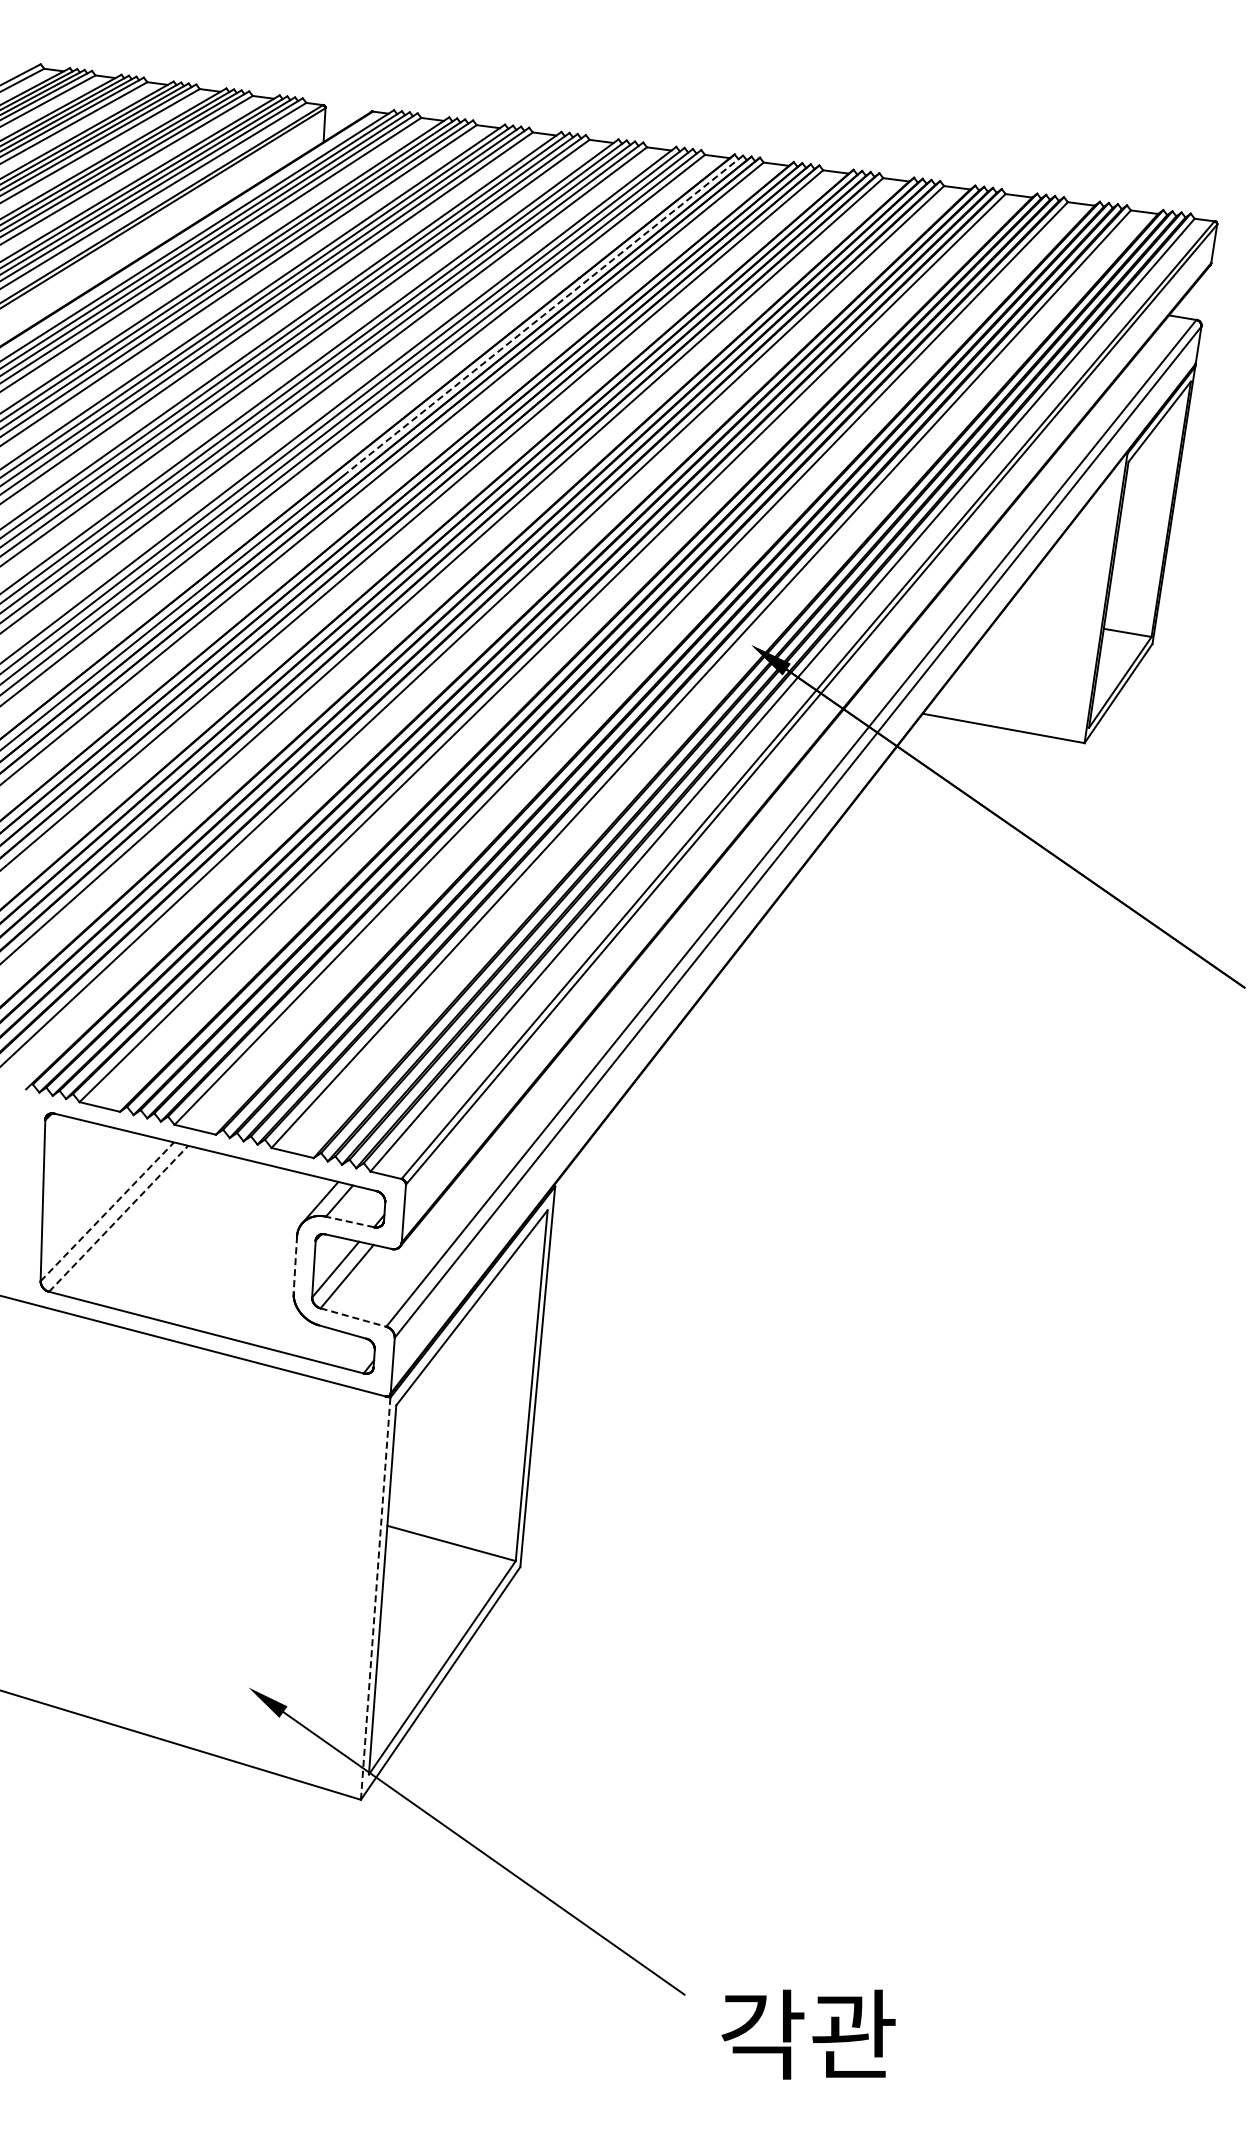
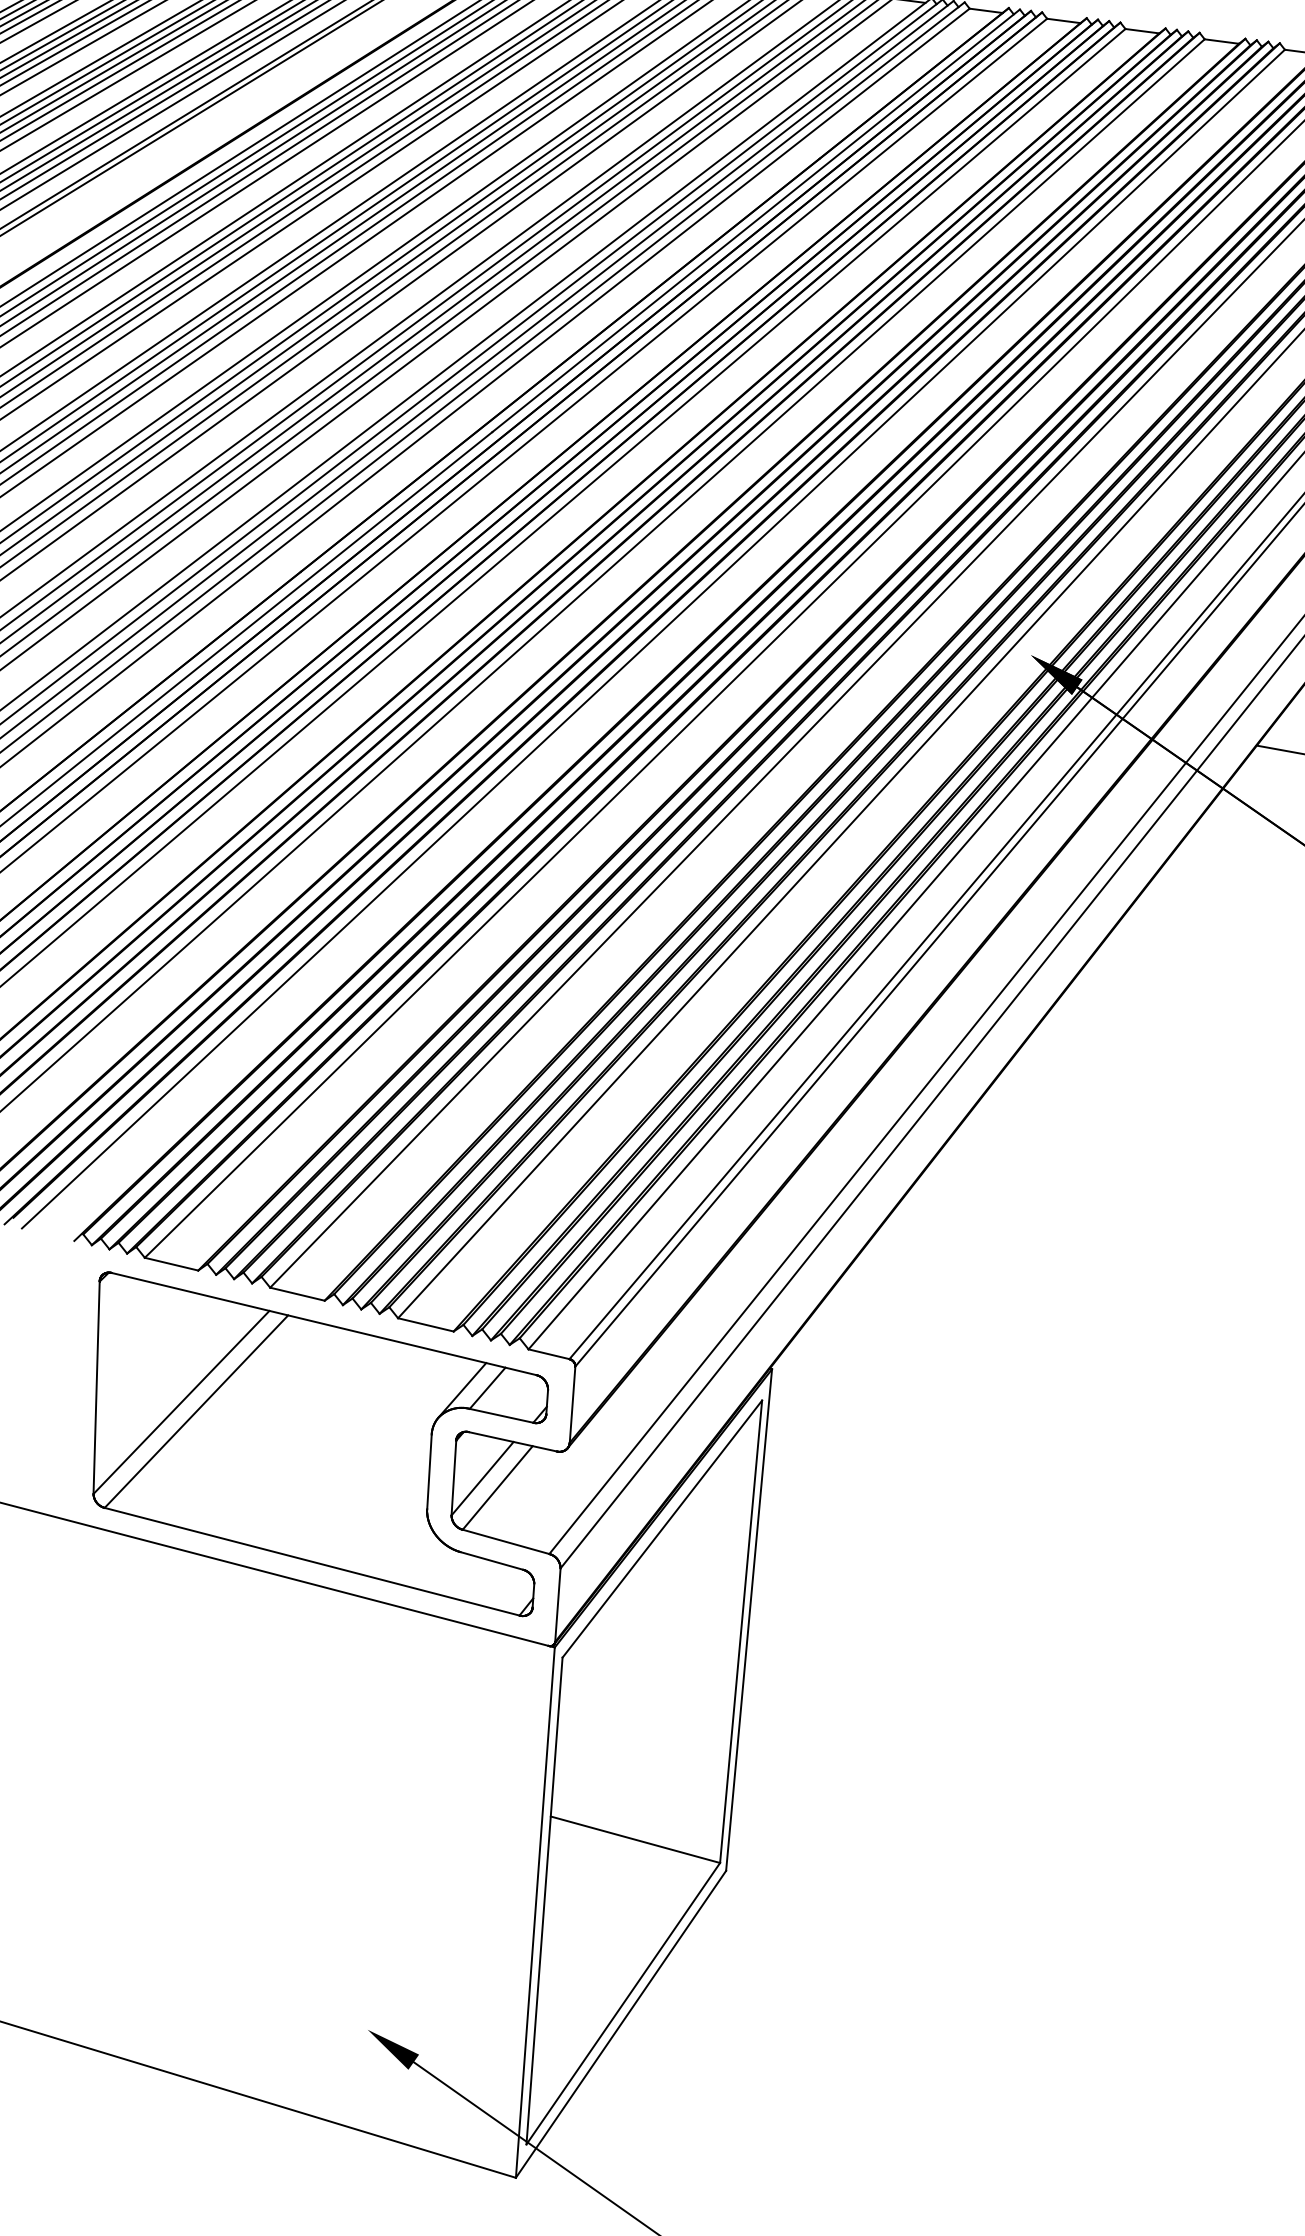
line: (543, 315) -> (756, 220), dashed -> solid
line: (107, 1211) -> (181, 1402), dashed -> solid
line: (118, 1218) -> (196, 1411), dashed -> solid
line: (350, 1221) -> (502, 1415), dashed -> solid
line: (295, 1265) -> (429, 1473), dashed -> solid
line: (353, 1317) -> (506, 1541), dashed -> solid
line: (375, 1598) -> (535, 1912), dashed -> solid

